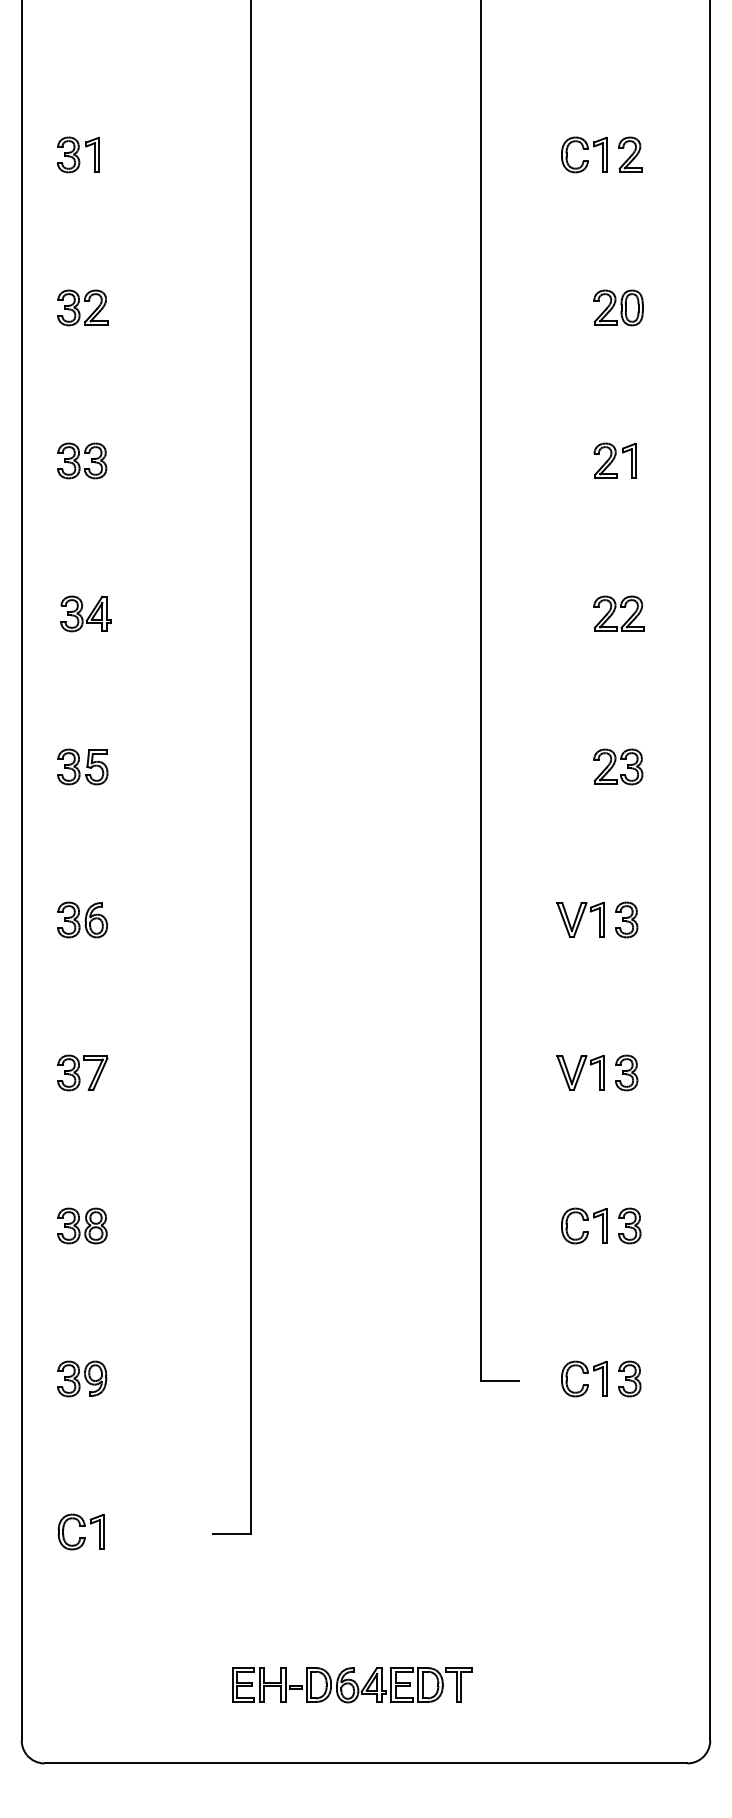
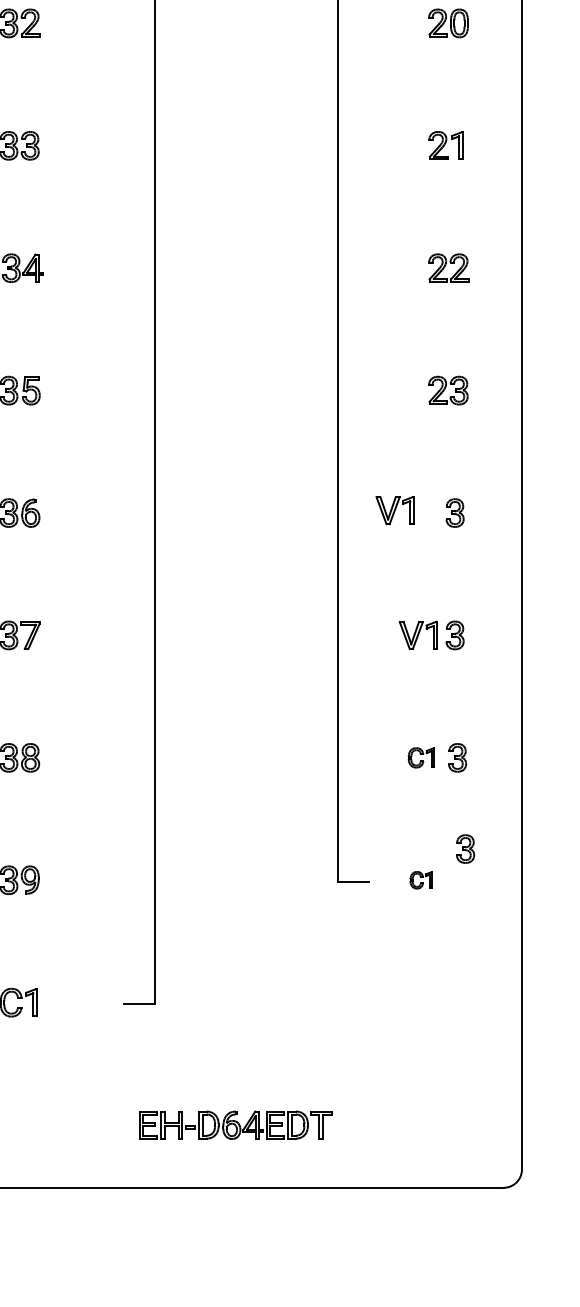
part: (580, 919) -> (394, 510), moved
part: (584, 1225) -> (421, 757), size x0.7
part: (584, 1378) -> (421, 879), size x0.6
part: (629, 1378) -> (465, 848), moved

